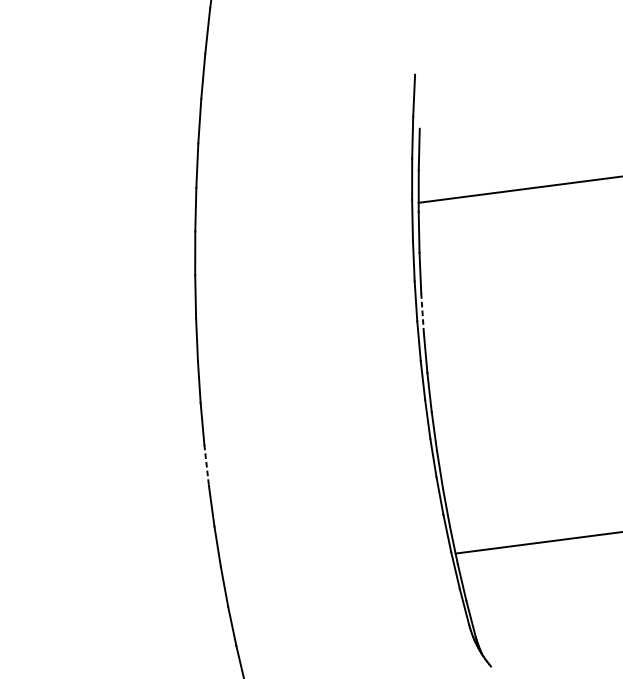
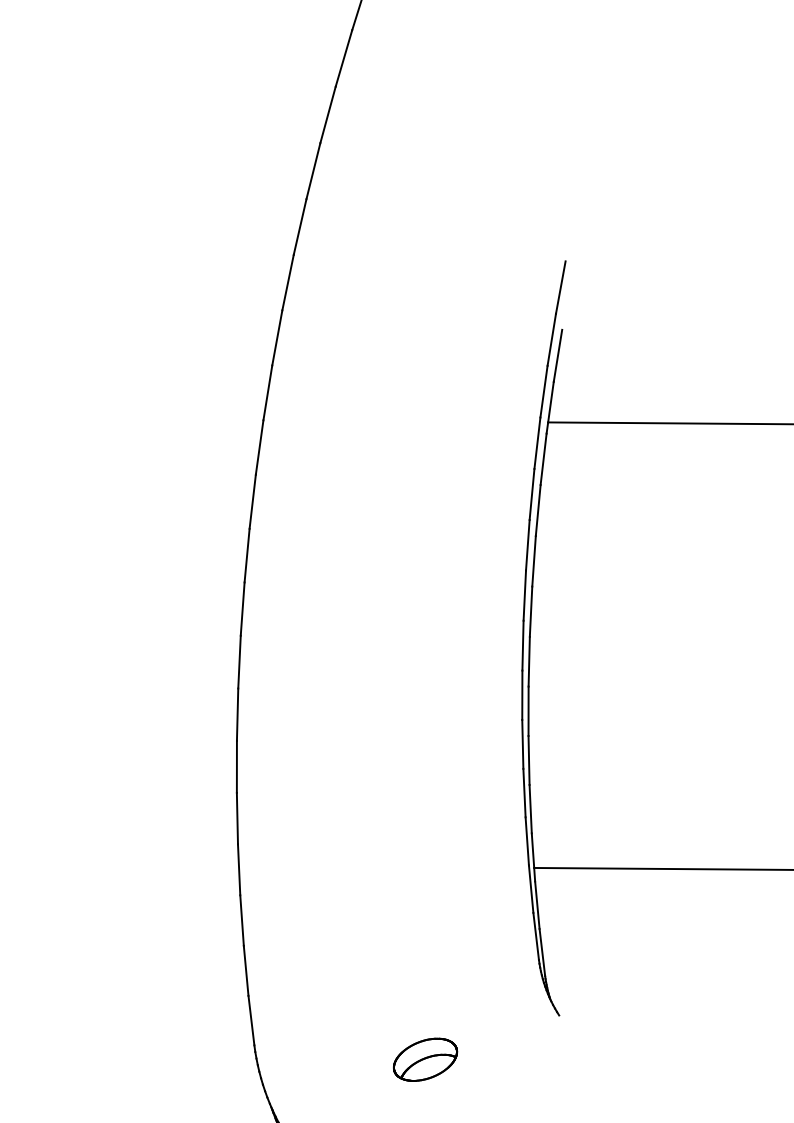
line: (422, 313) -> (534, 561), dashed -> solid
line: (206, 465) -> (237, 715), dashed -> solid

